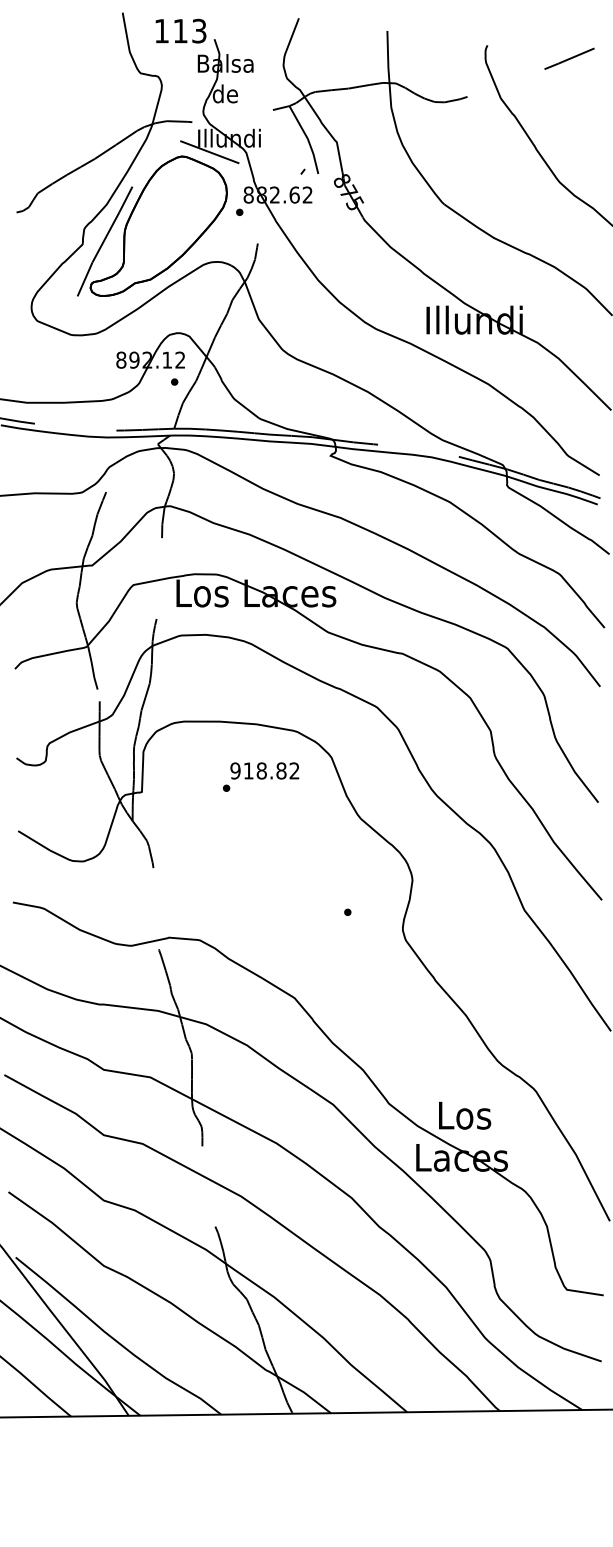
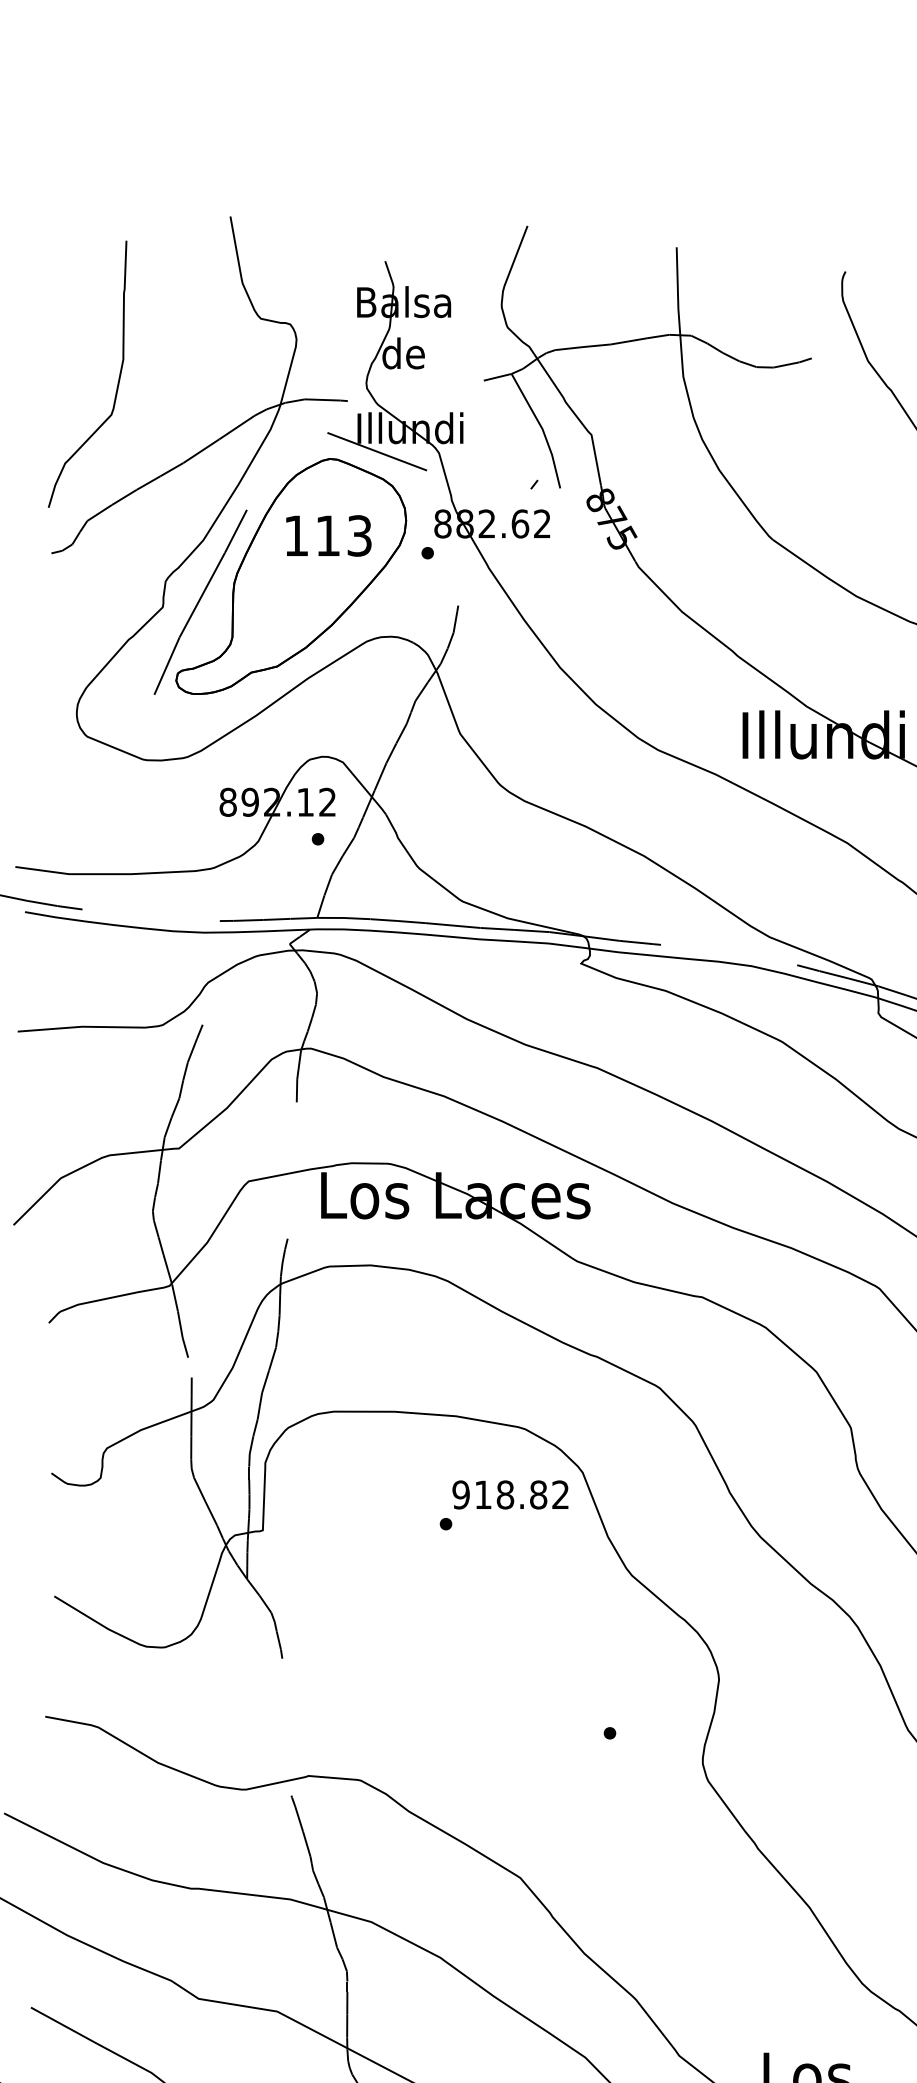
text: (180, 30) -> (327, 534), moved
curve: (55, 109) -> (117, 379), added
text: (261, 776) -> (504, 1504), moved

